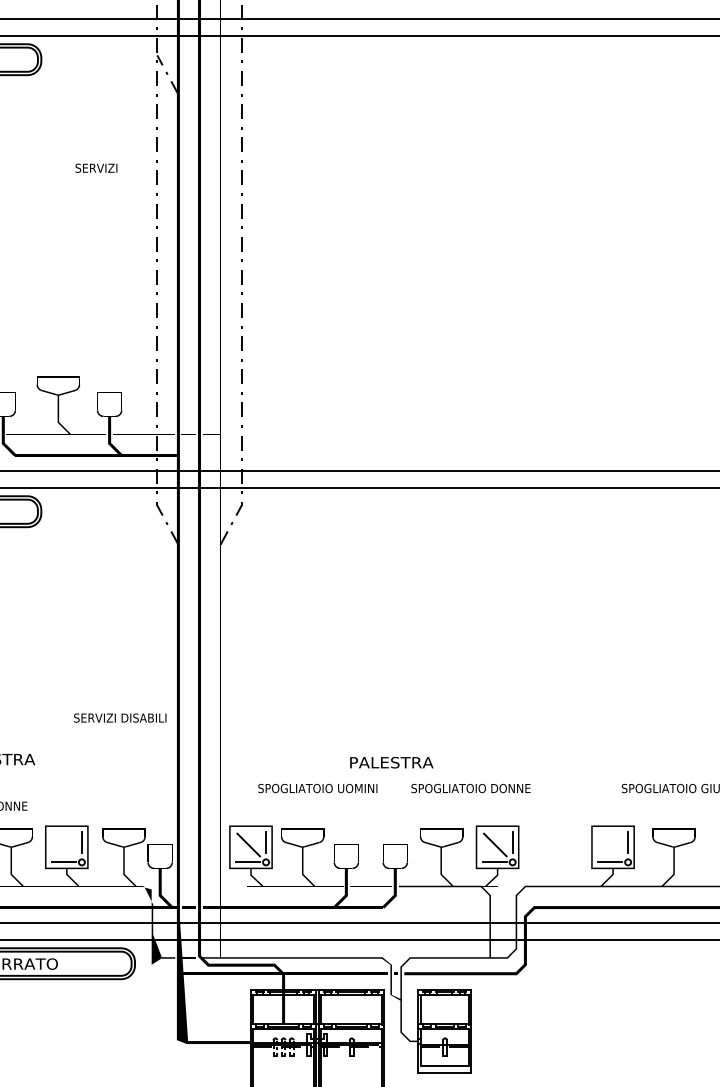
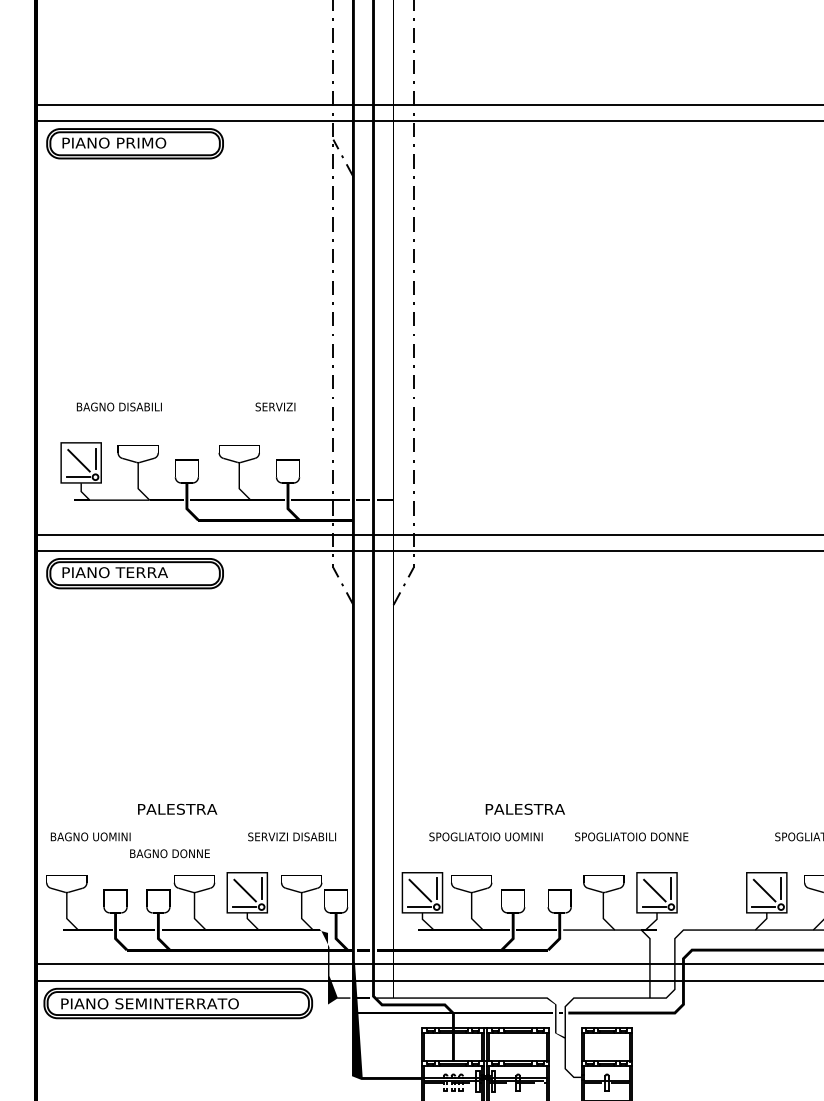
text: (96, 167) -> (275, 406), moved
text: (119, 717) -> (291, 836), moved
text: (390, 761) -> (524, 808), moved
line: (63, 844) -> (244, 890), added
line: (610, 844) -> (764, 890), added

